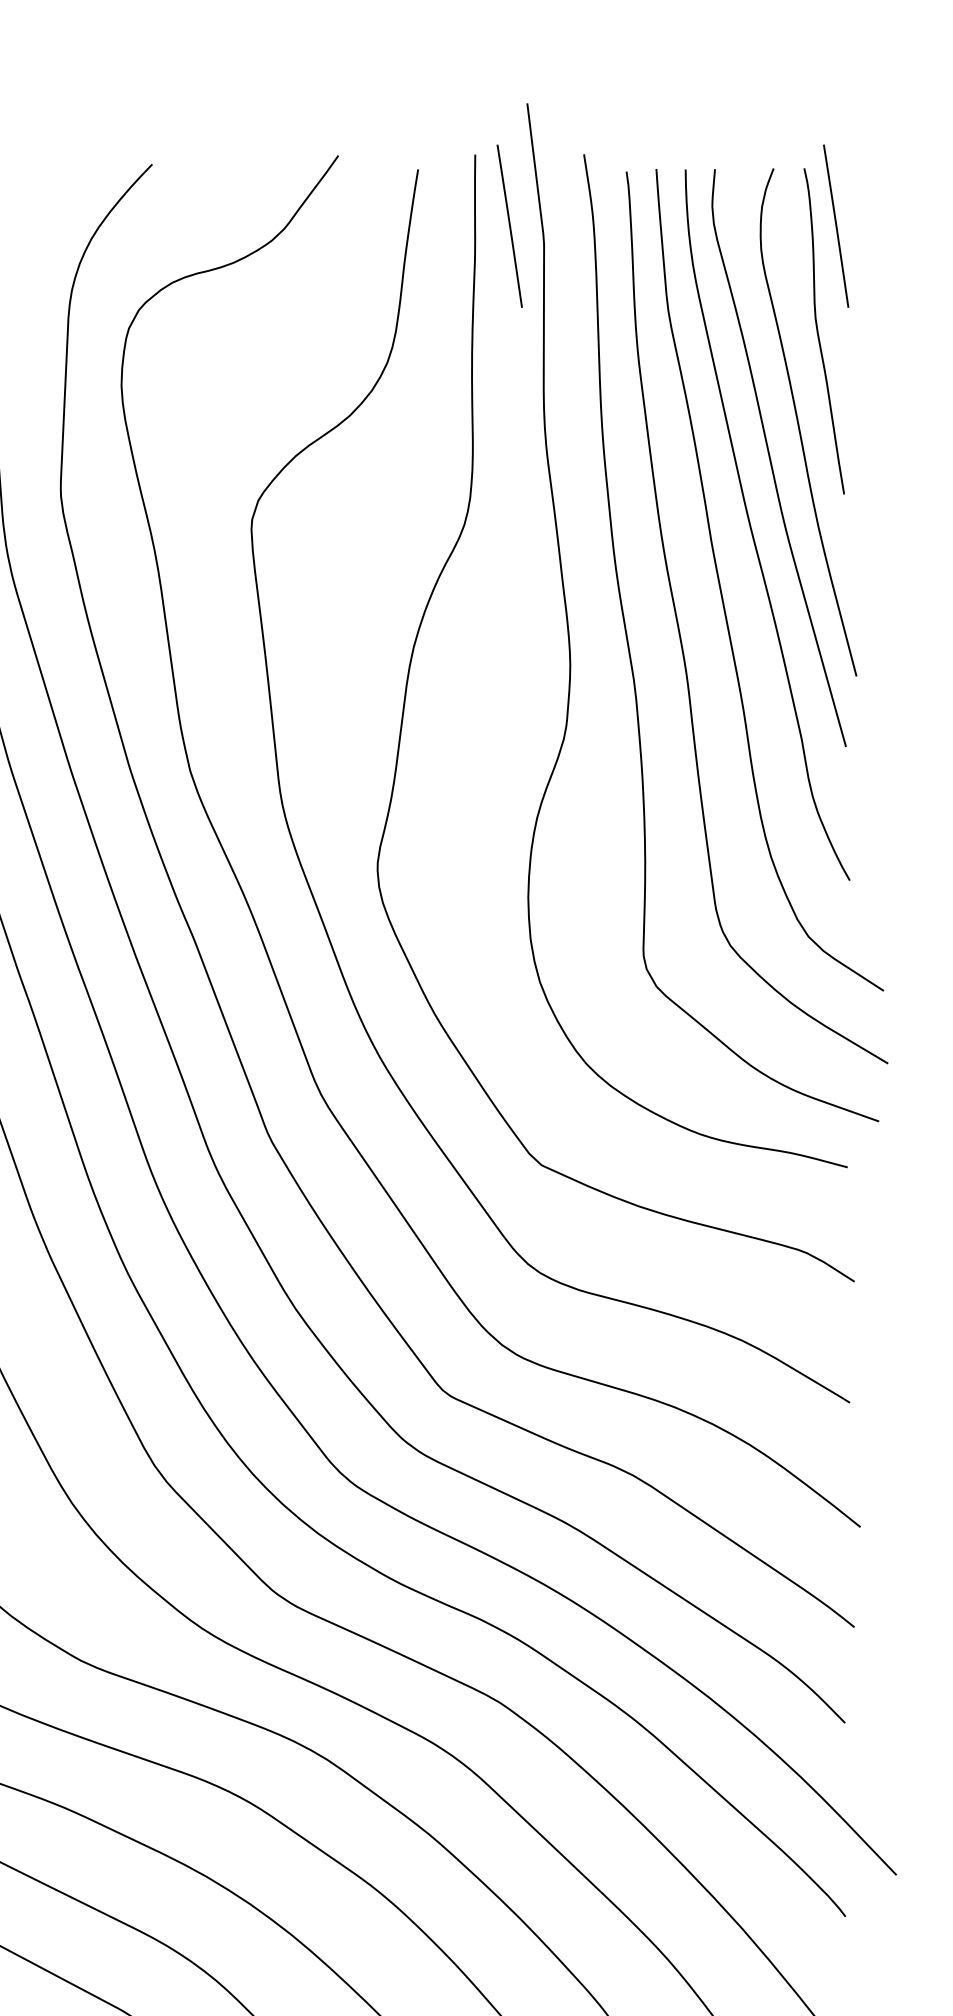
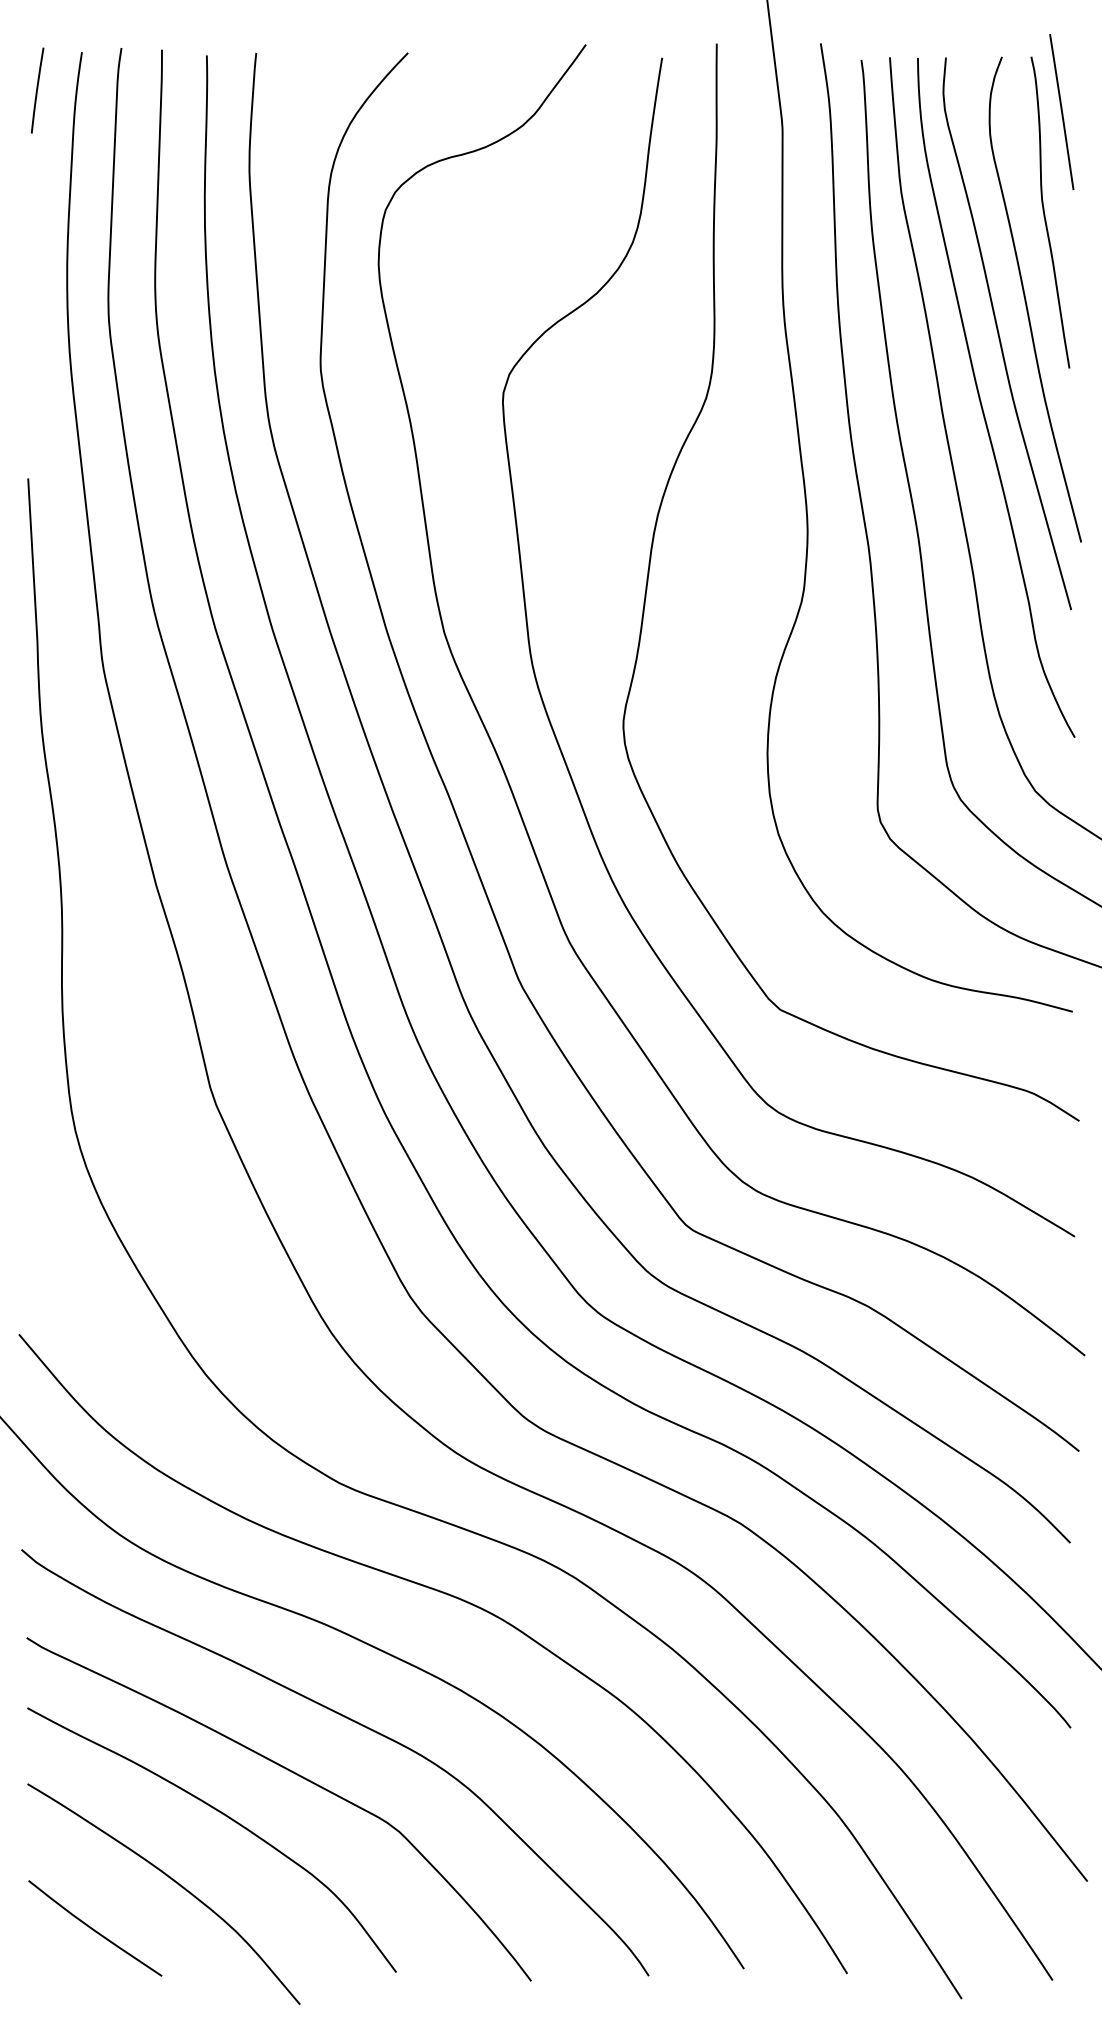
line: (509, 225) -> (749, 111), removed

